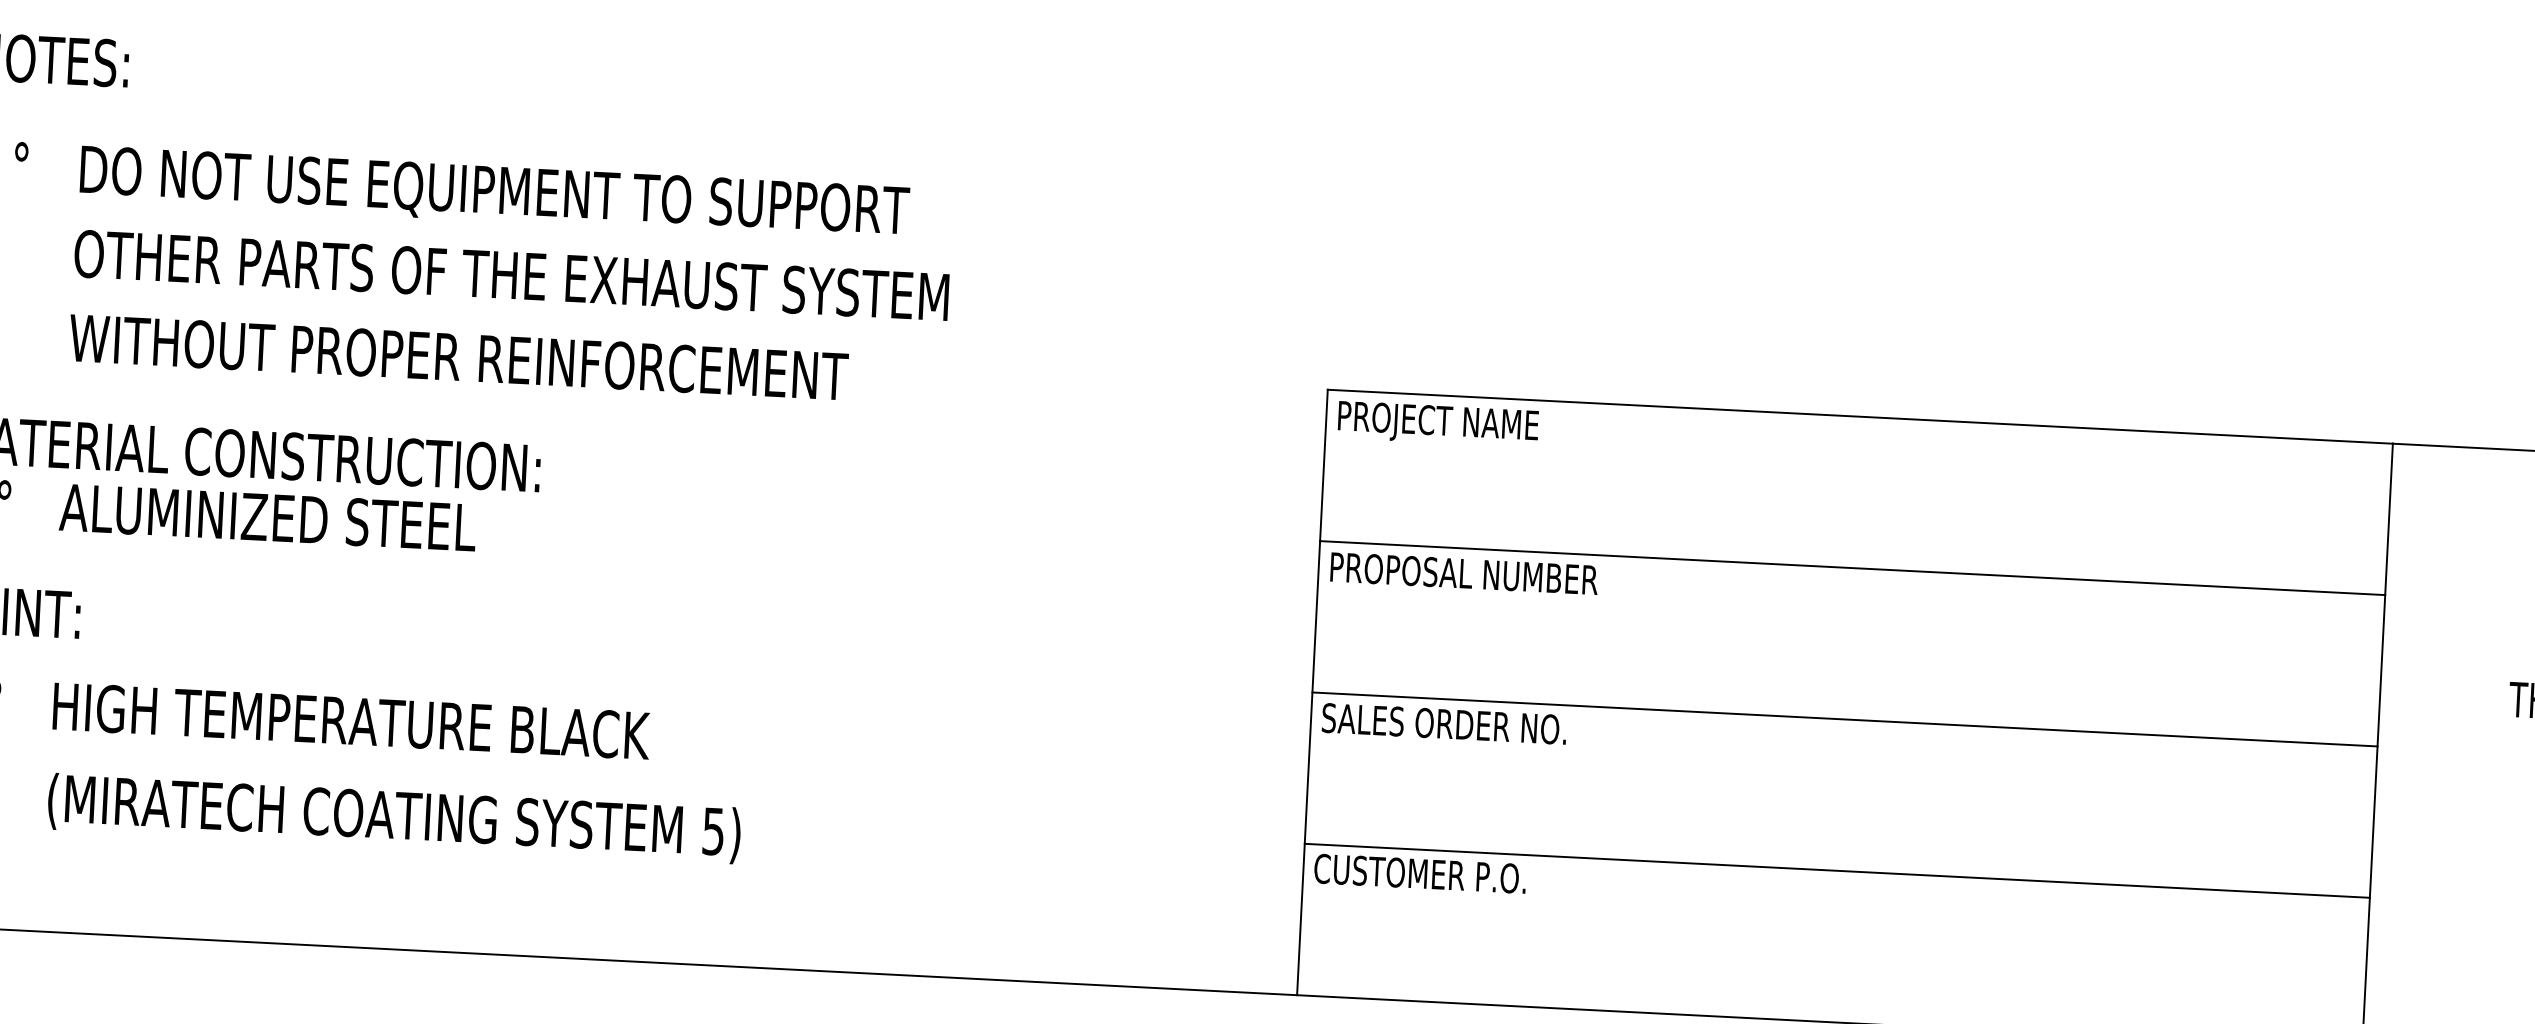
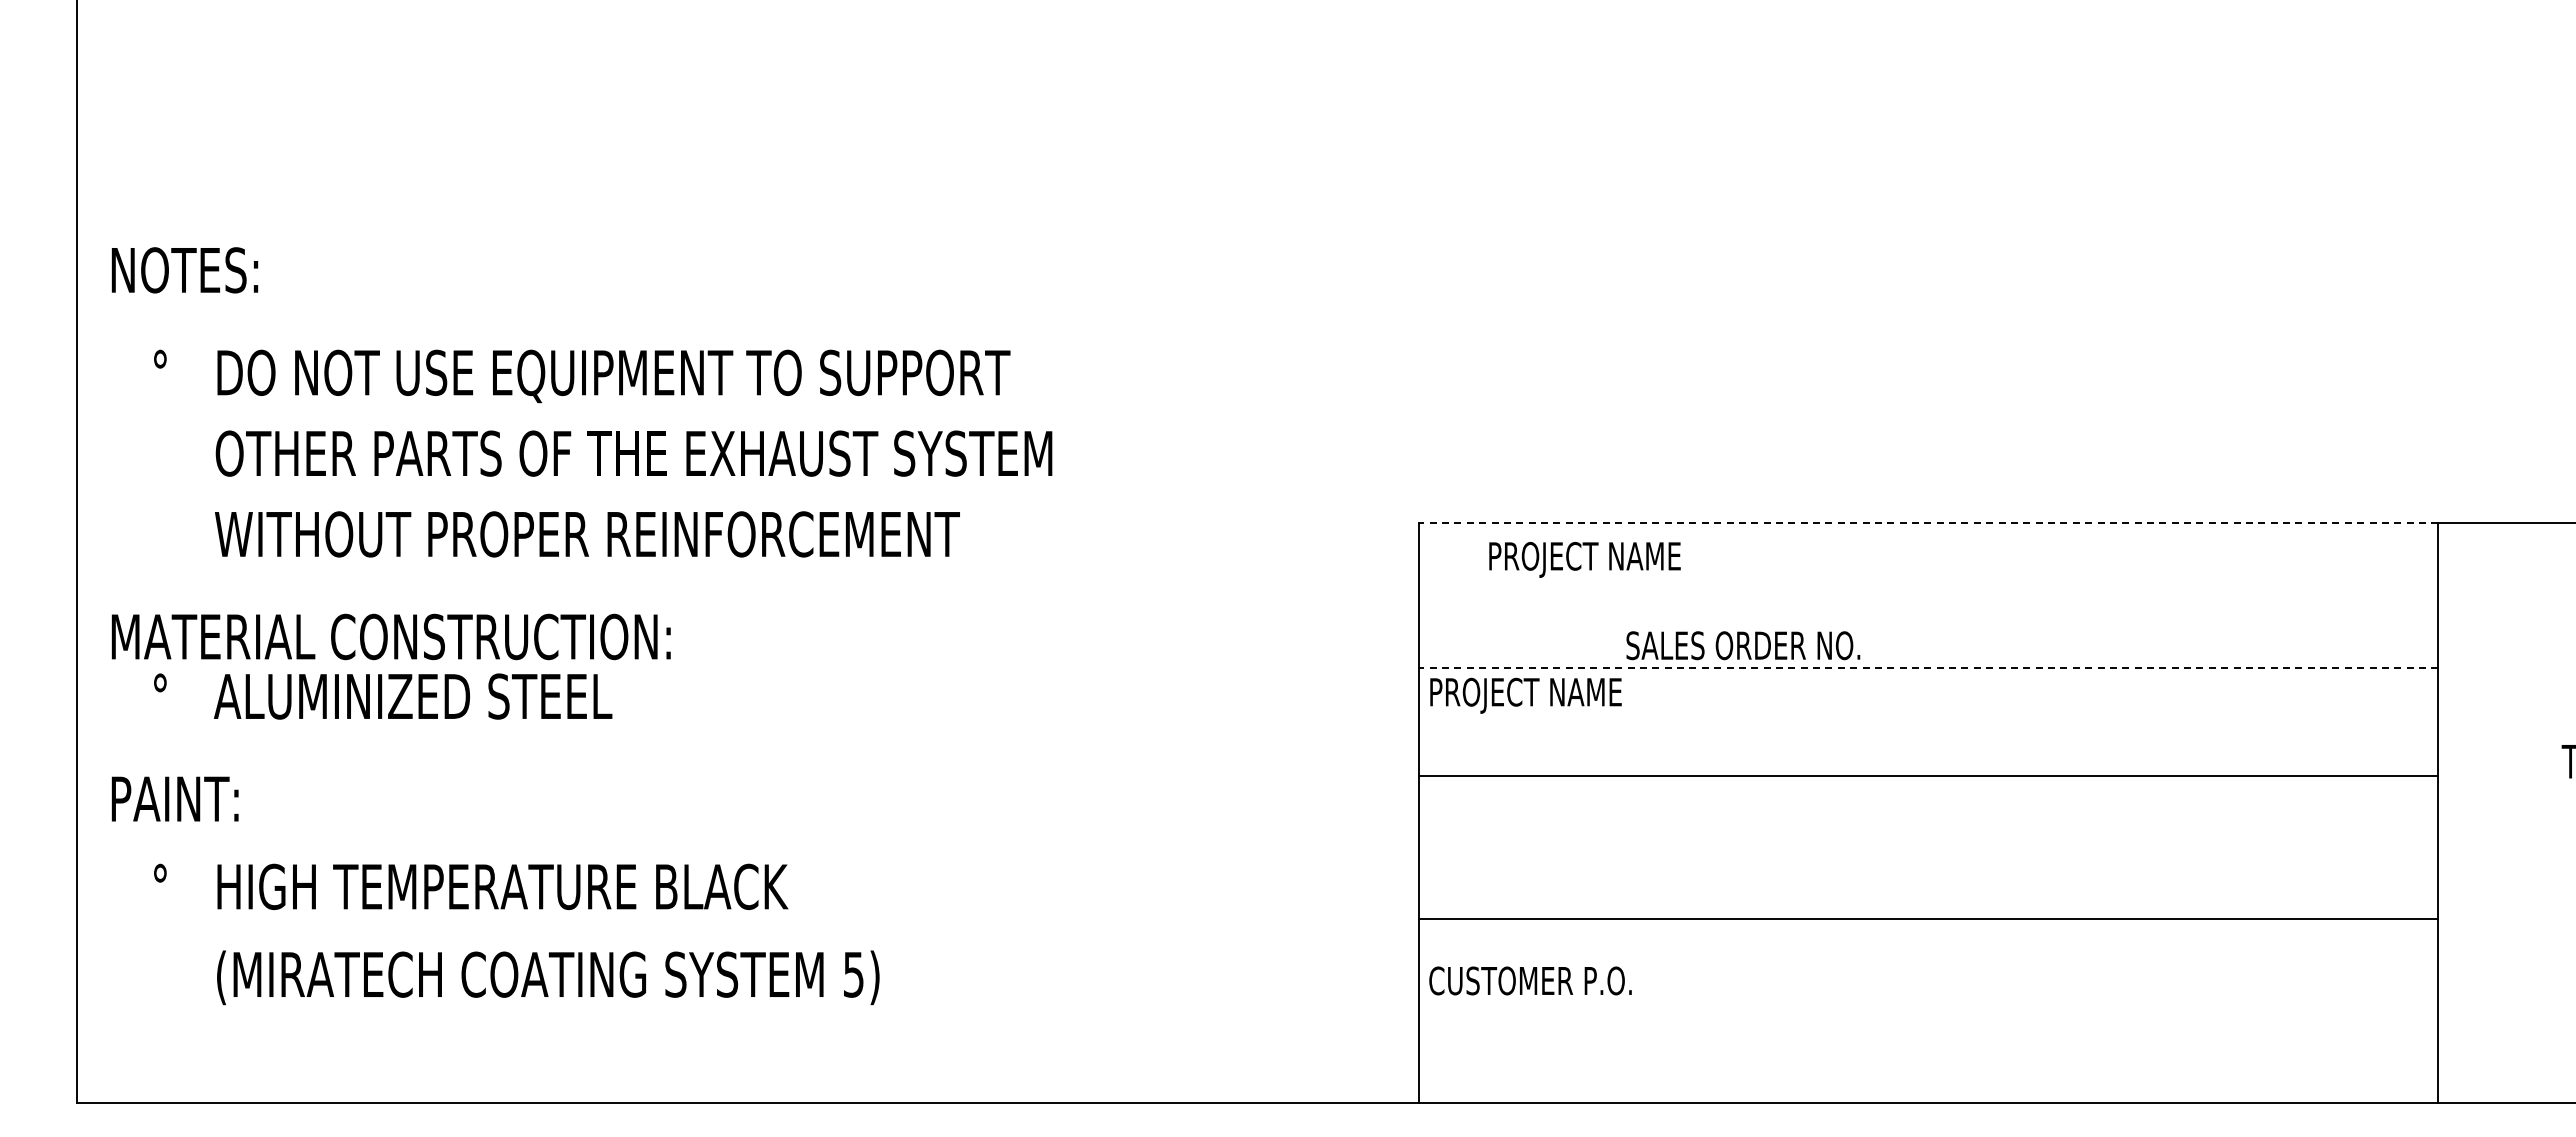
line: (1860, 417) -> (1928, 523), solid -> dashed
text: (1437, 423) -> (1584, 559), moved
line: (1852, 568) -> (1928, 668), solid -> dashed
text: (1489, 578) -> (1582, 695), PROPOSAL NUMBER -> PROJECT NAME
line: (1844, 719) -> (1928, 776), moved
text: (1444, 723) -> (1743, 645), moved
line: (1837, 870) -> (1928, 918), moved

